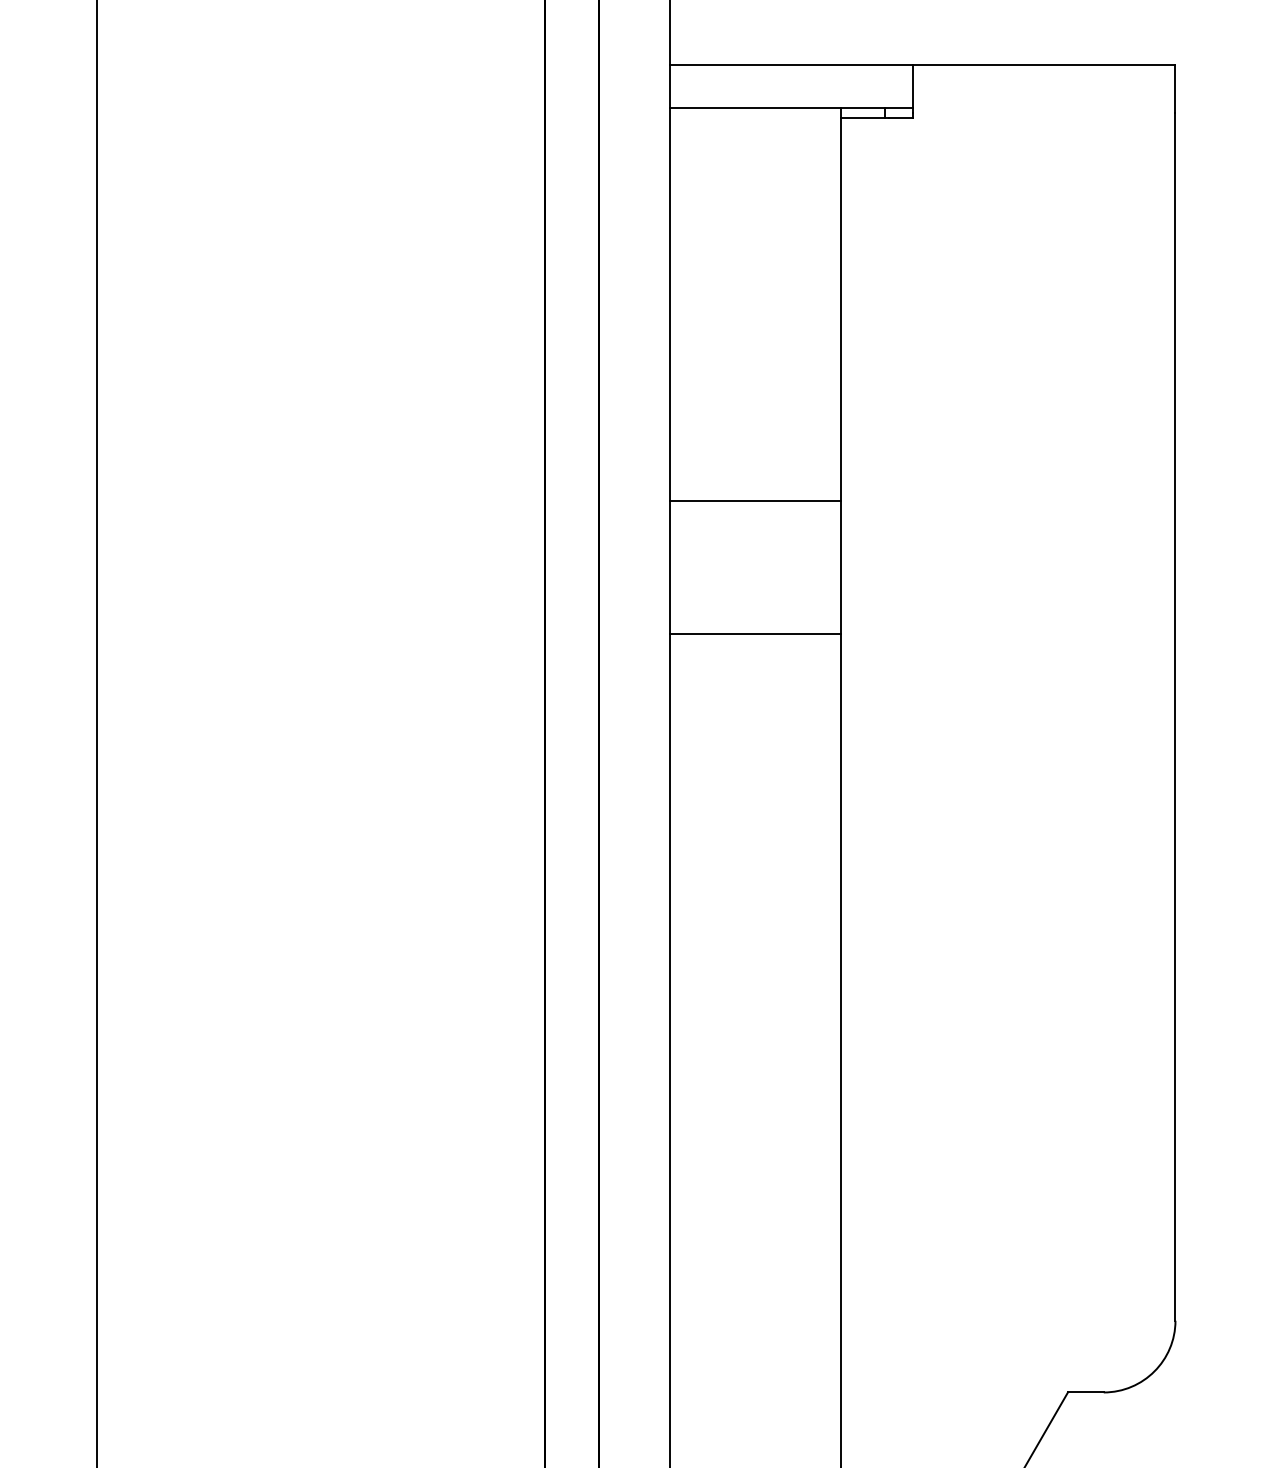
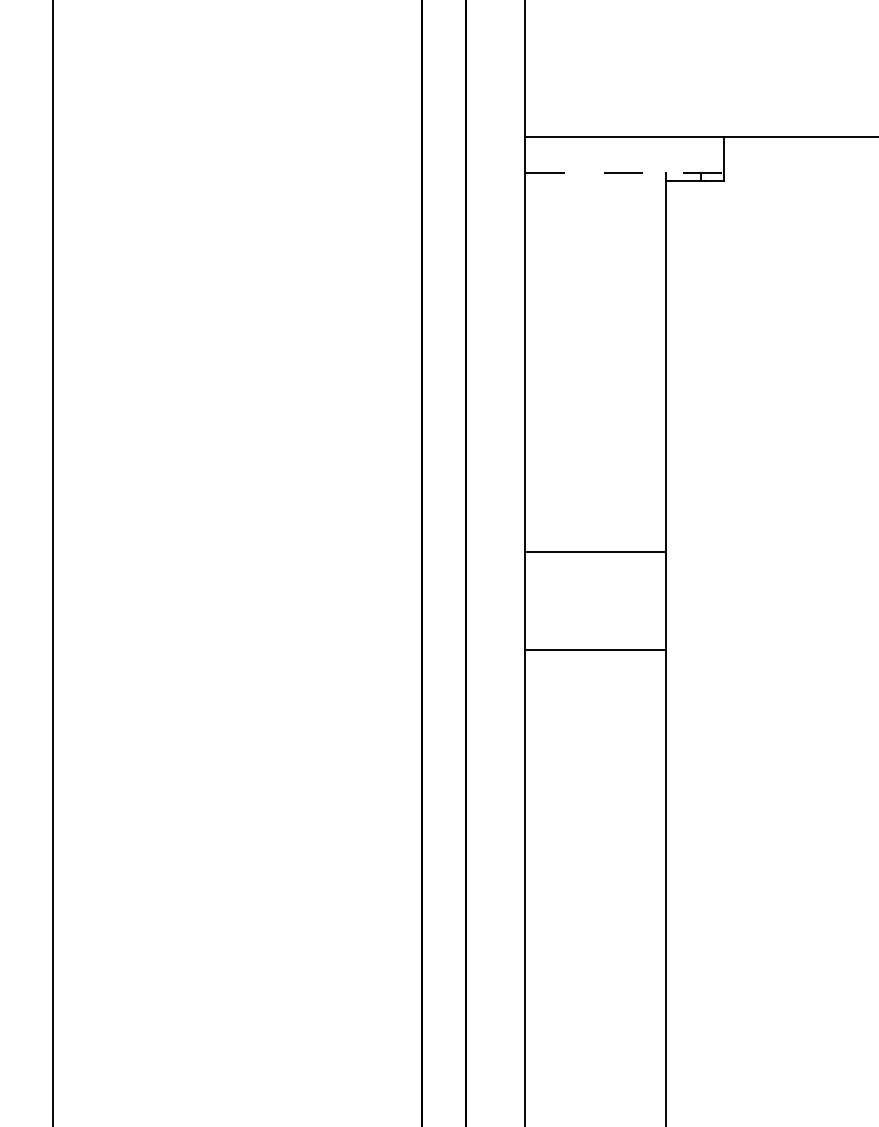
line: (792, 108) -> (625, 172), solid -> dashed
line: (755, 500) -> (595, 552), moved
line: (755, 633) -> (595, 650), moved

